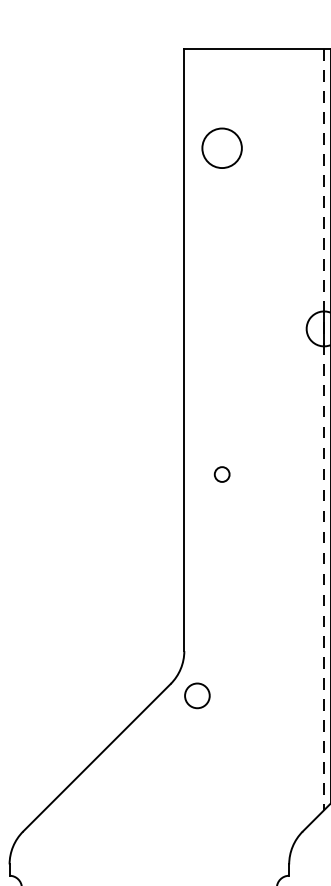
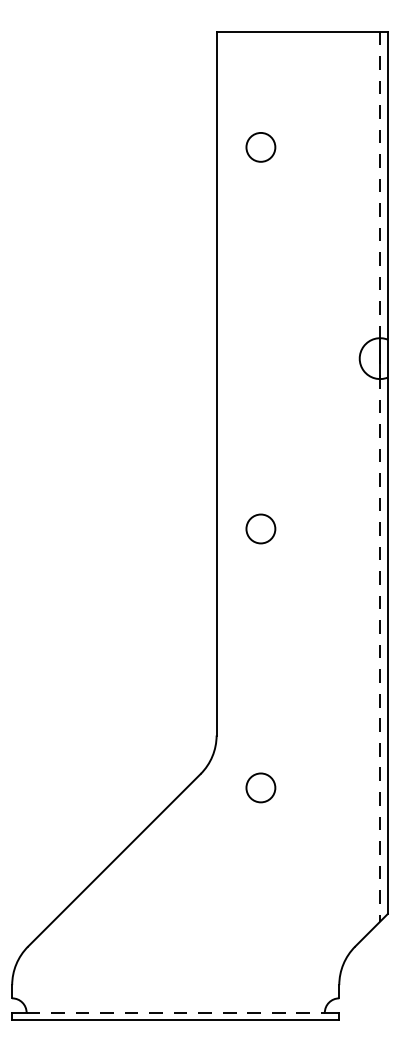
circle: (221, 148) -> (260, 147), size x0.62
circle: (221, 474) -> (260, 528), size x1.67
circle: (197, 695) -> (260, 787), moved

